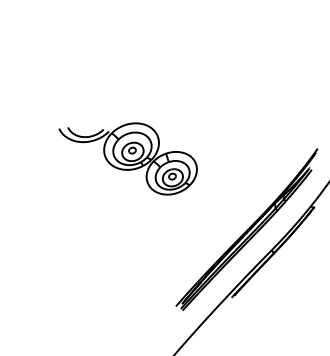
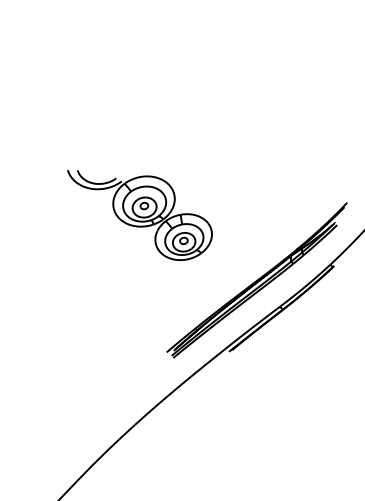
part: (129, 159) -> (139, 215), moved

